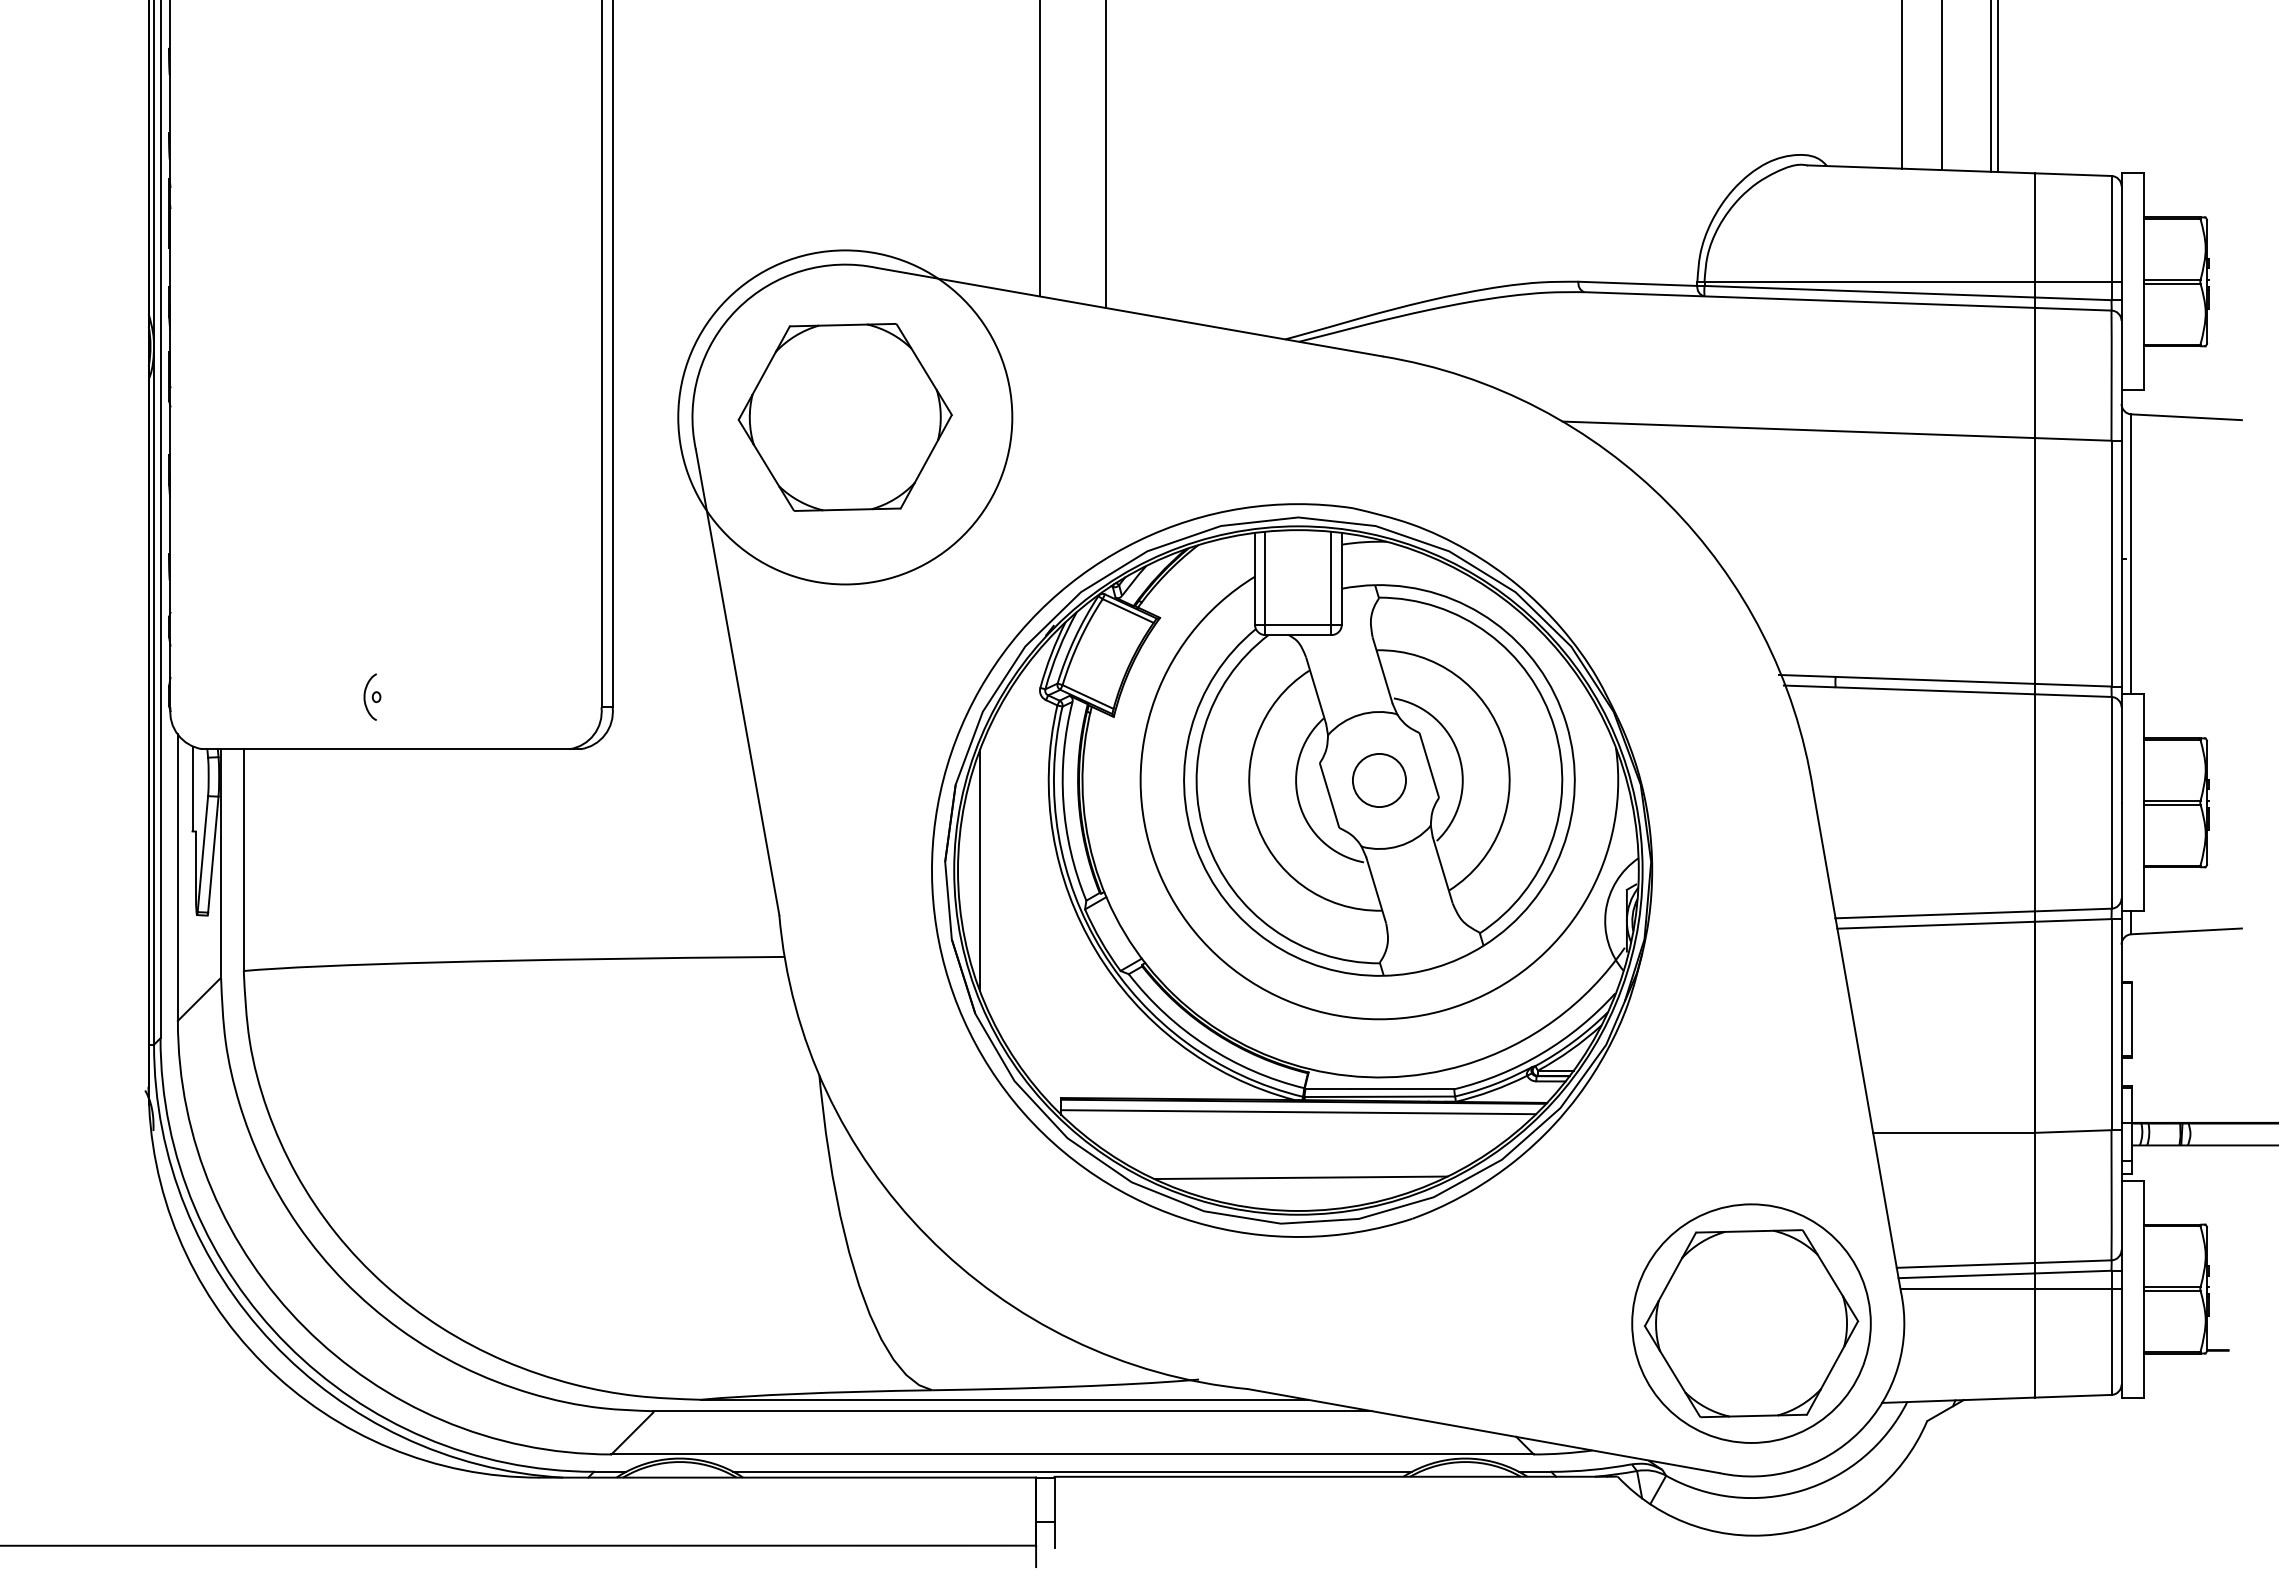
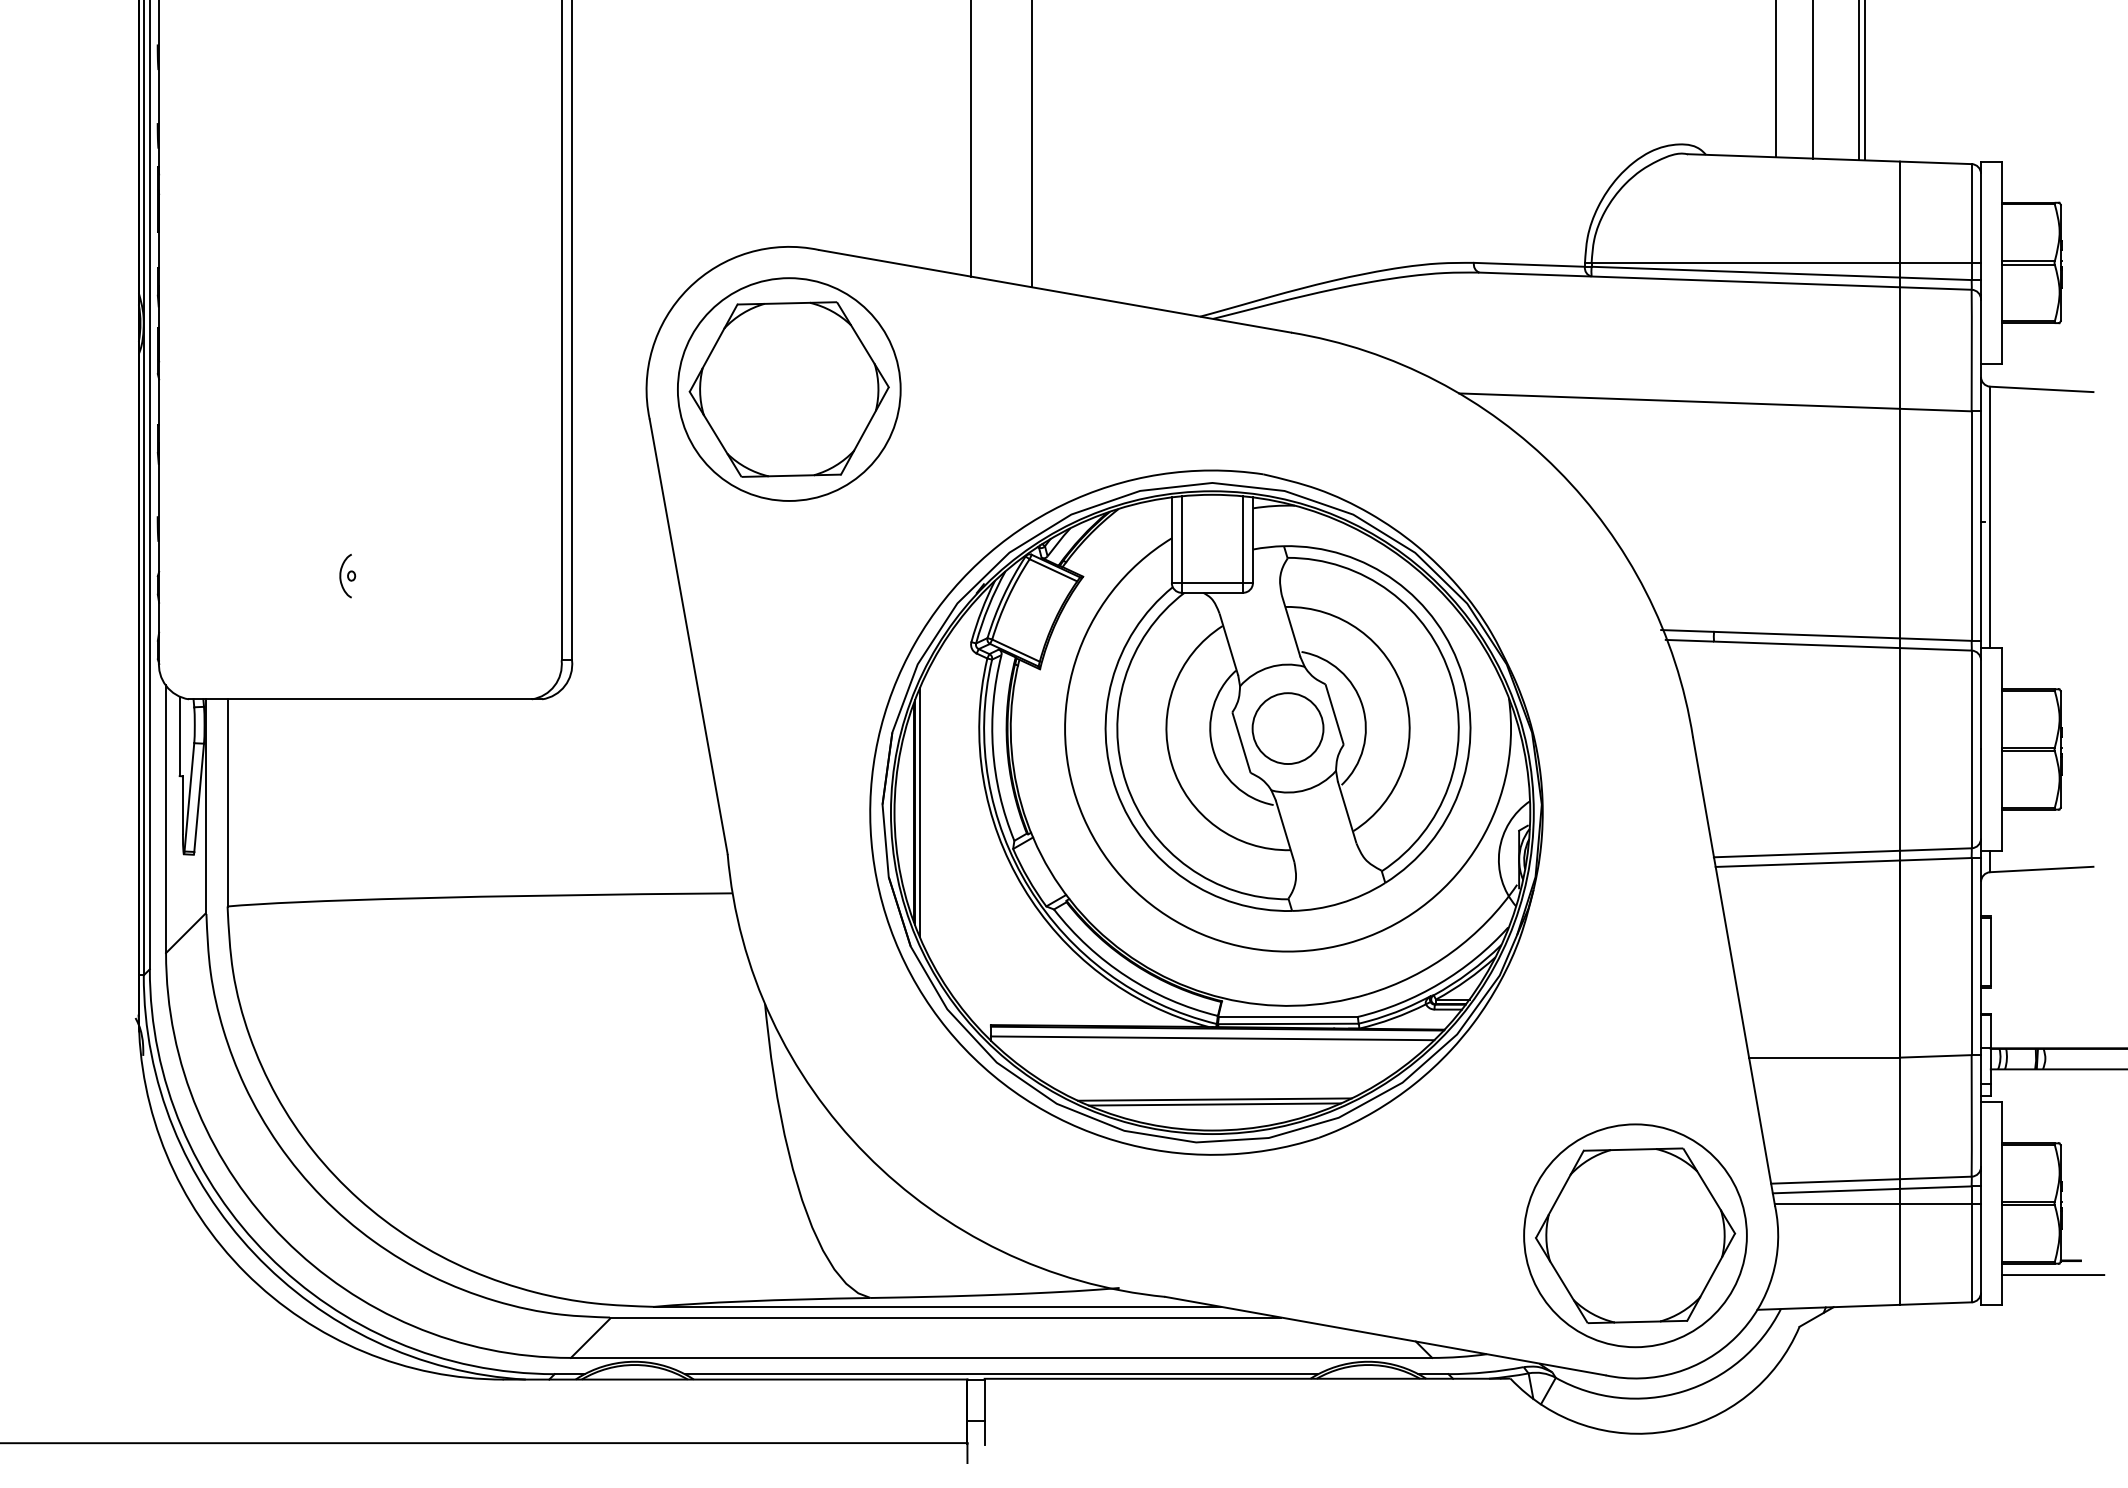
circle: (845, 417) -> (789, 389), size x0.71
part: (372, 696) -> (347, 575), moved
circle: (1379, 780) -> (1288, 728), size x1.43
line: (978, 870) -> (913, 812), added
line: (985, 870) -> (920, 812), added
line: (1301, 1182) -> (1215, 1103), added
line: (2198, 1365) -> (2052, 1274), added

